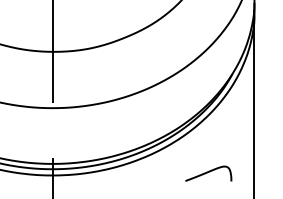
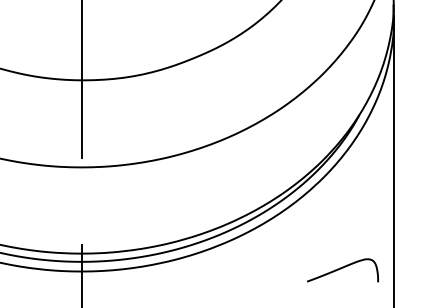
curve: (208, 172) -> (342, 268), moved

